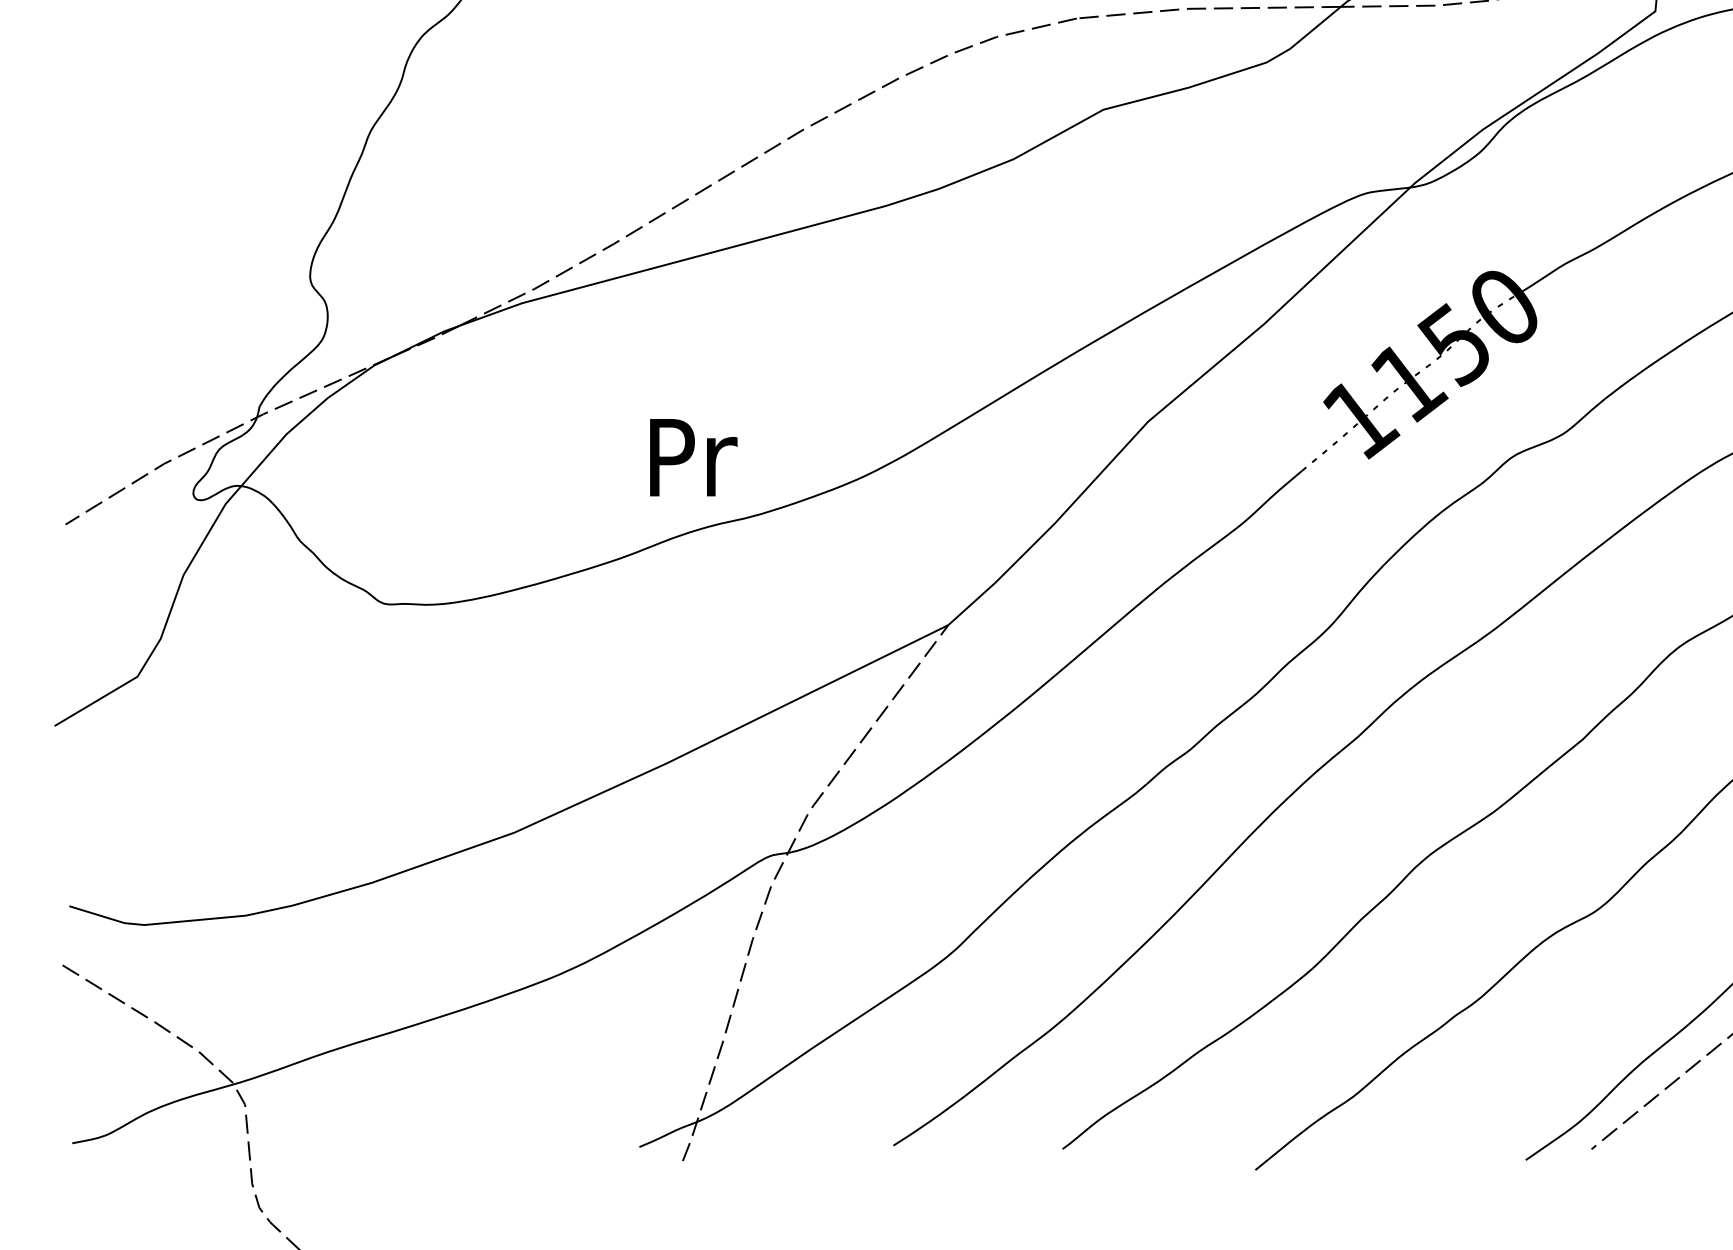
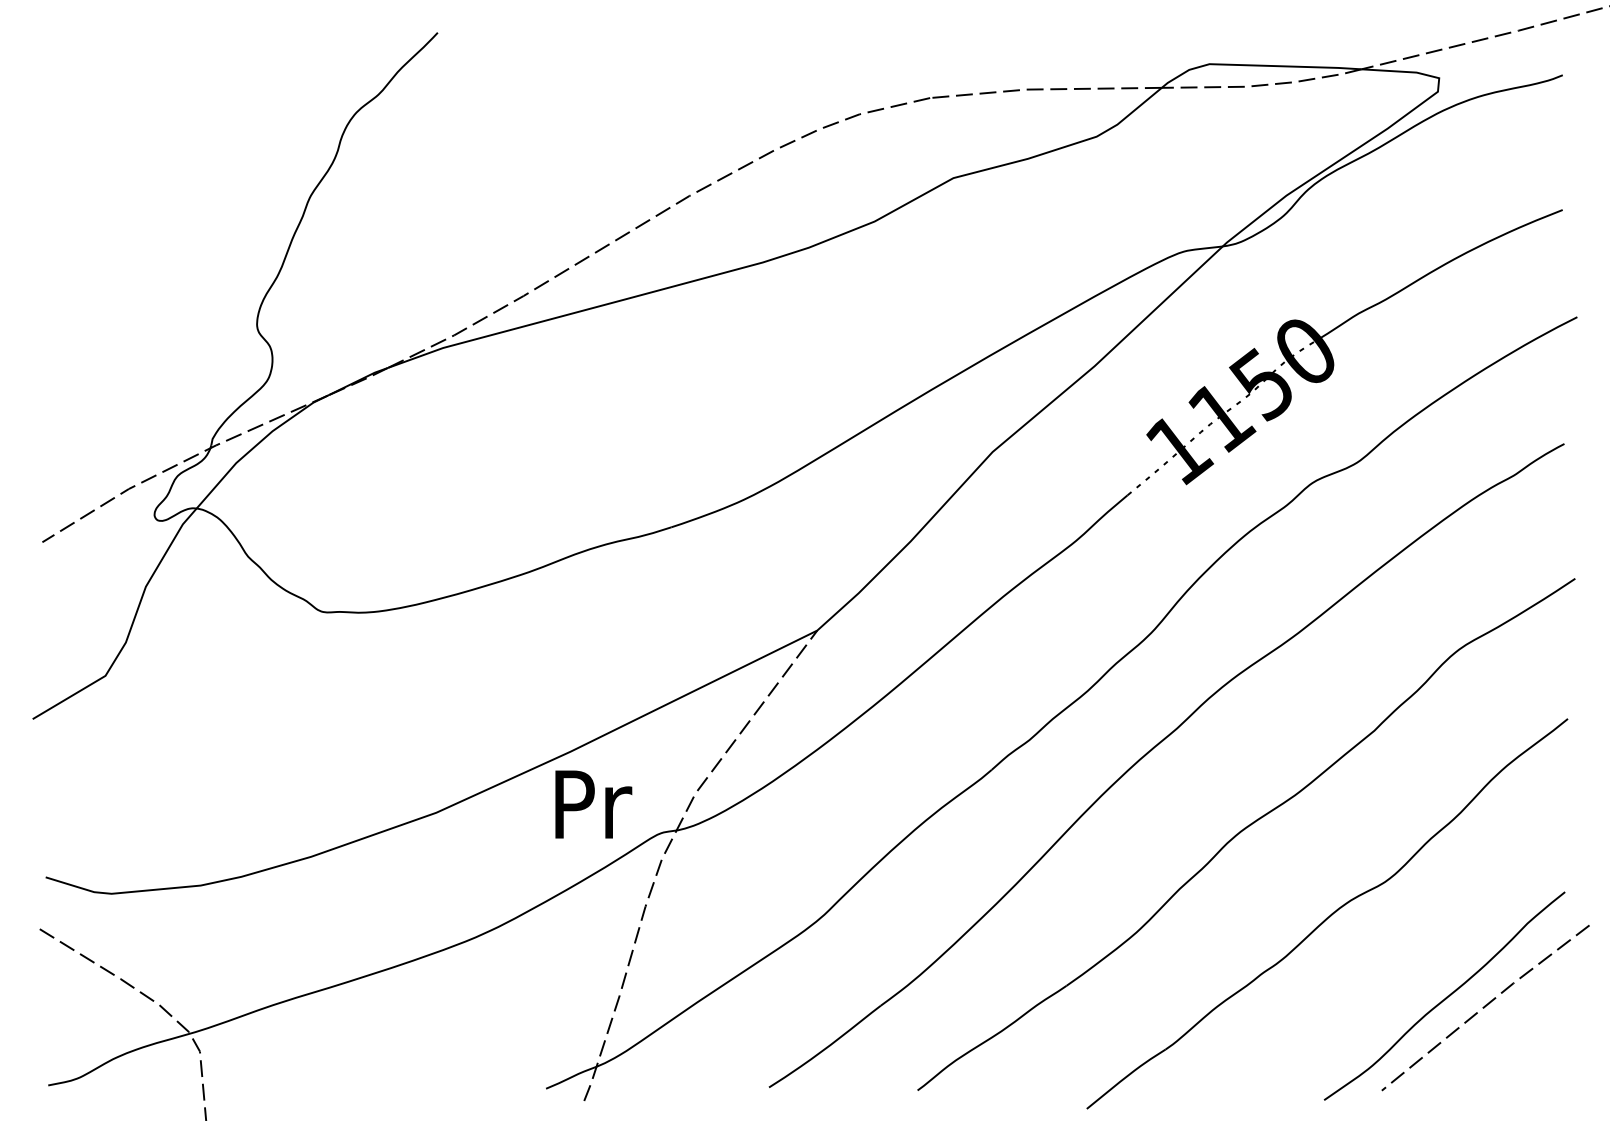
text: (693, 457) -> (593, 804), moved

